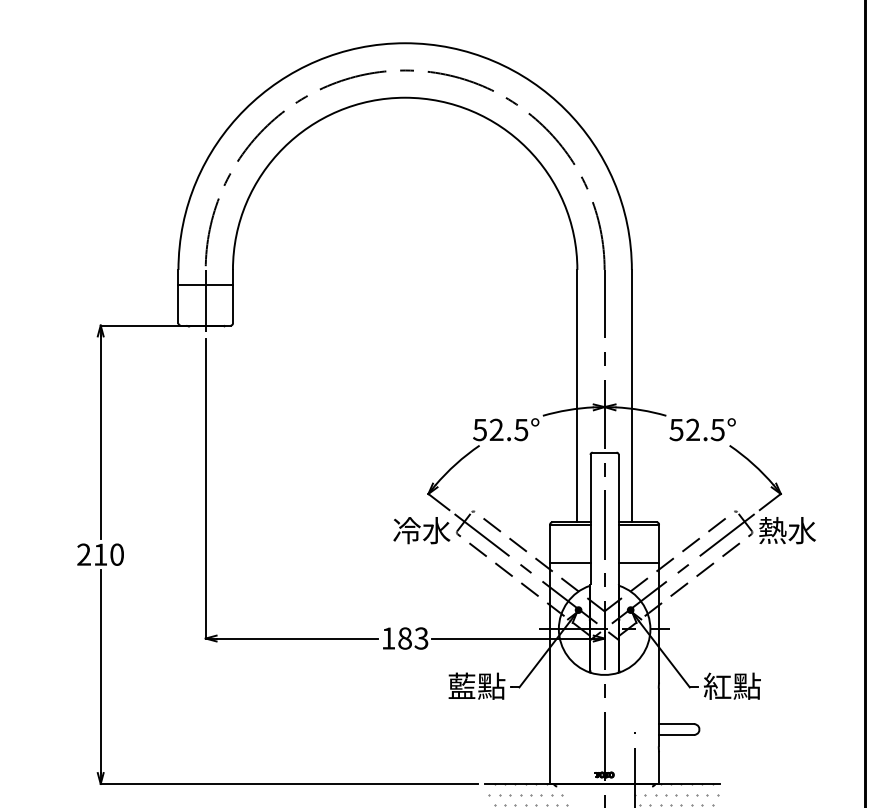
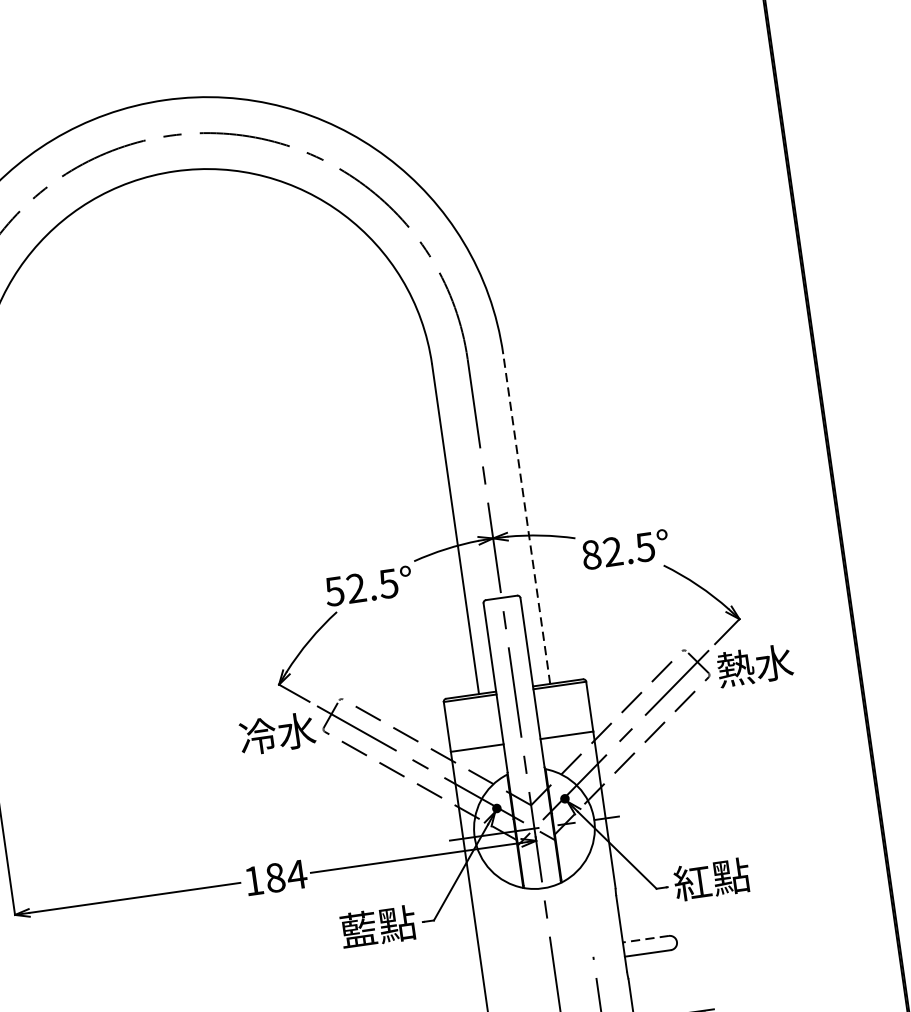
line: (631, 395) -> (526, 518), solid -> dashed
text: (676, 429) -> (591, 554), 52.5° -> 82.5°
text: (421, 638) -> (296, 874), 183 -> 184
line: (676, 724) -> (646, 939), solid -> dashed

